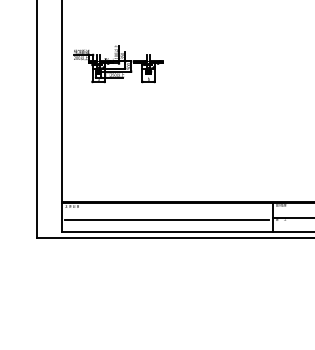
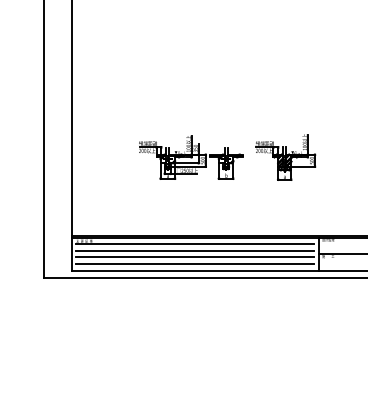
part: (118, 64) -> (191, 158), moved
part: (244, 134) -> (285, 157), added
line: (166, 209) -> (194, 244), added
line: (166, 214) -> (194, 250), added
line: (166, 226) -> (194, 264), added

